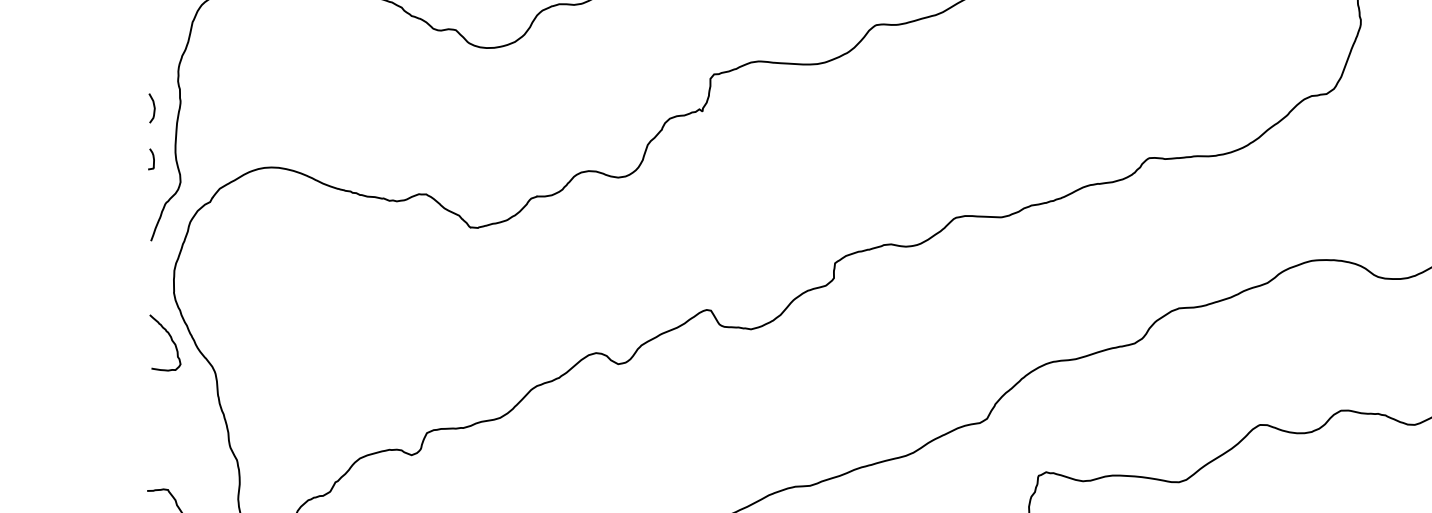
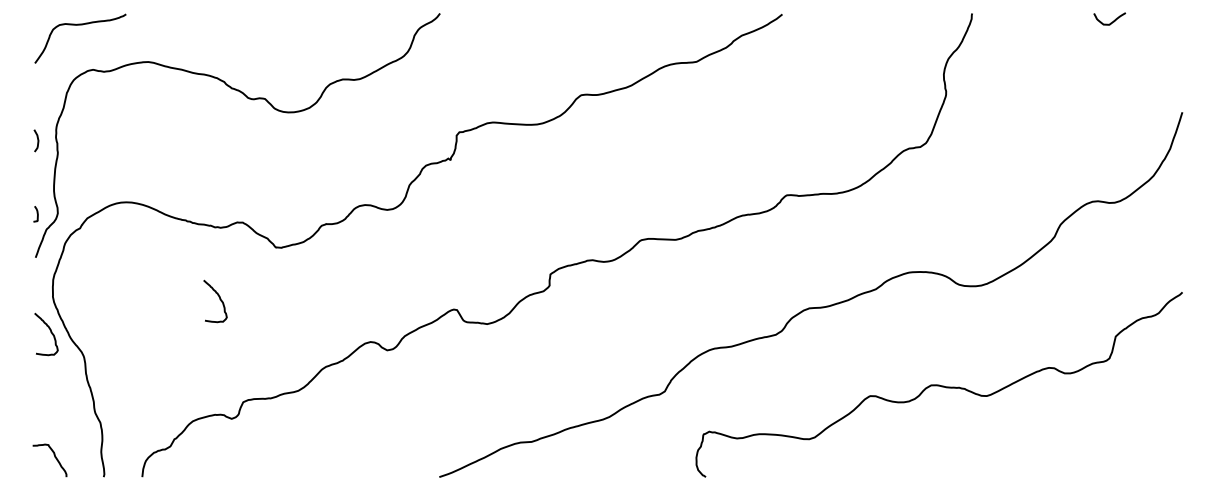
curve: (153, 107) -> (37, 140), moved
curve: (152, 158) -> (36, 213), moved
curve: (395, 296) -> (219, 299), added

